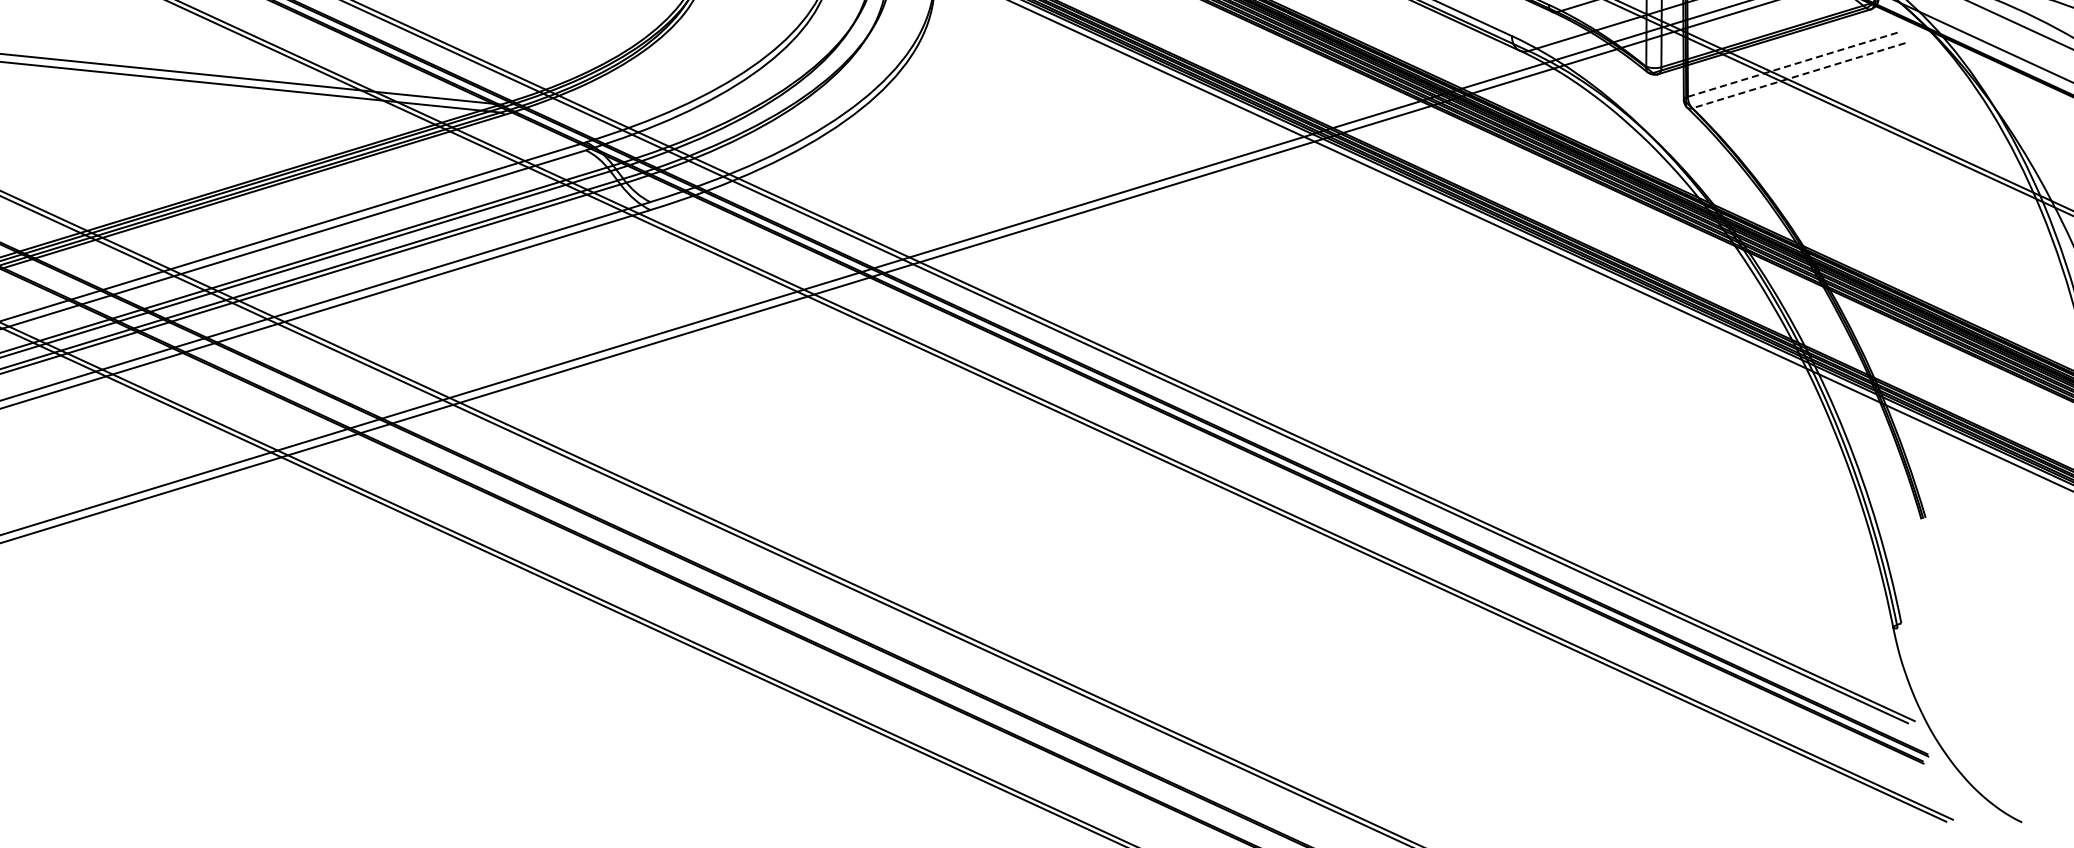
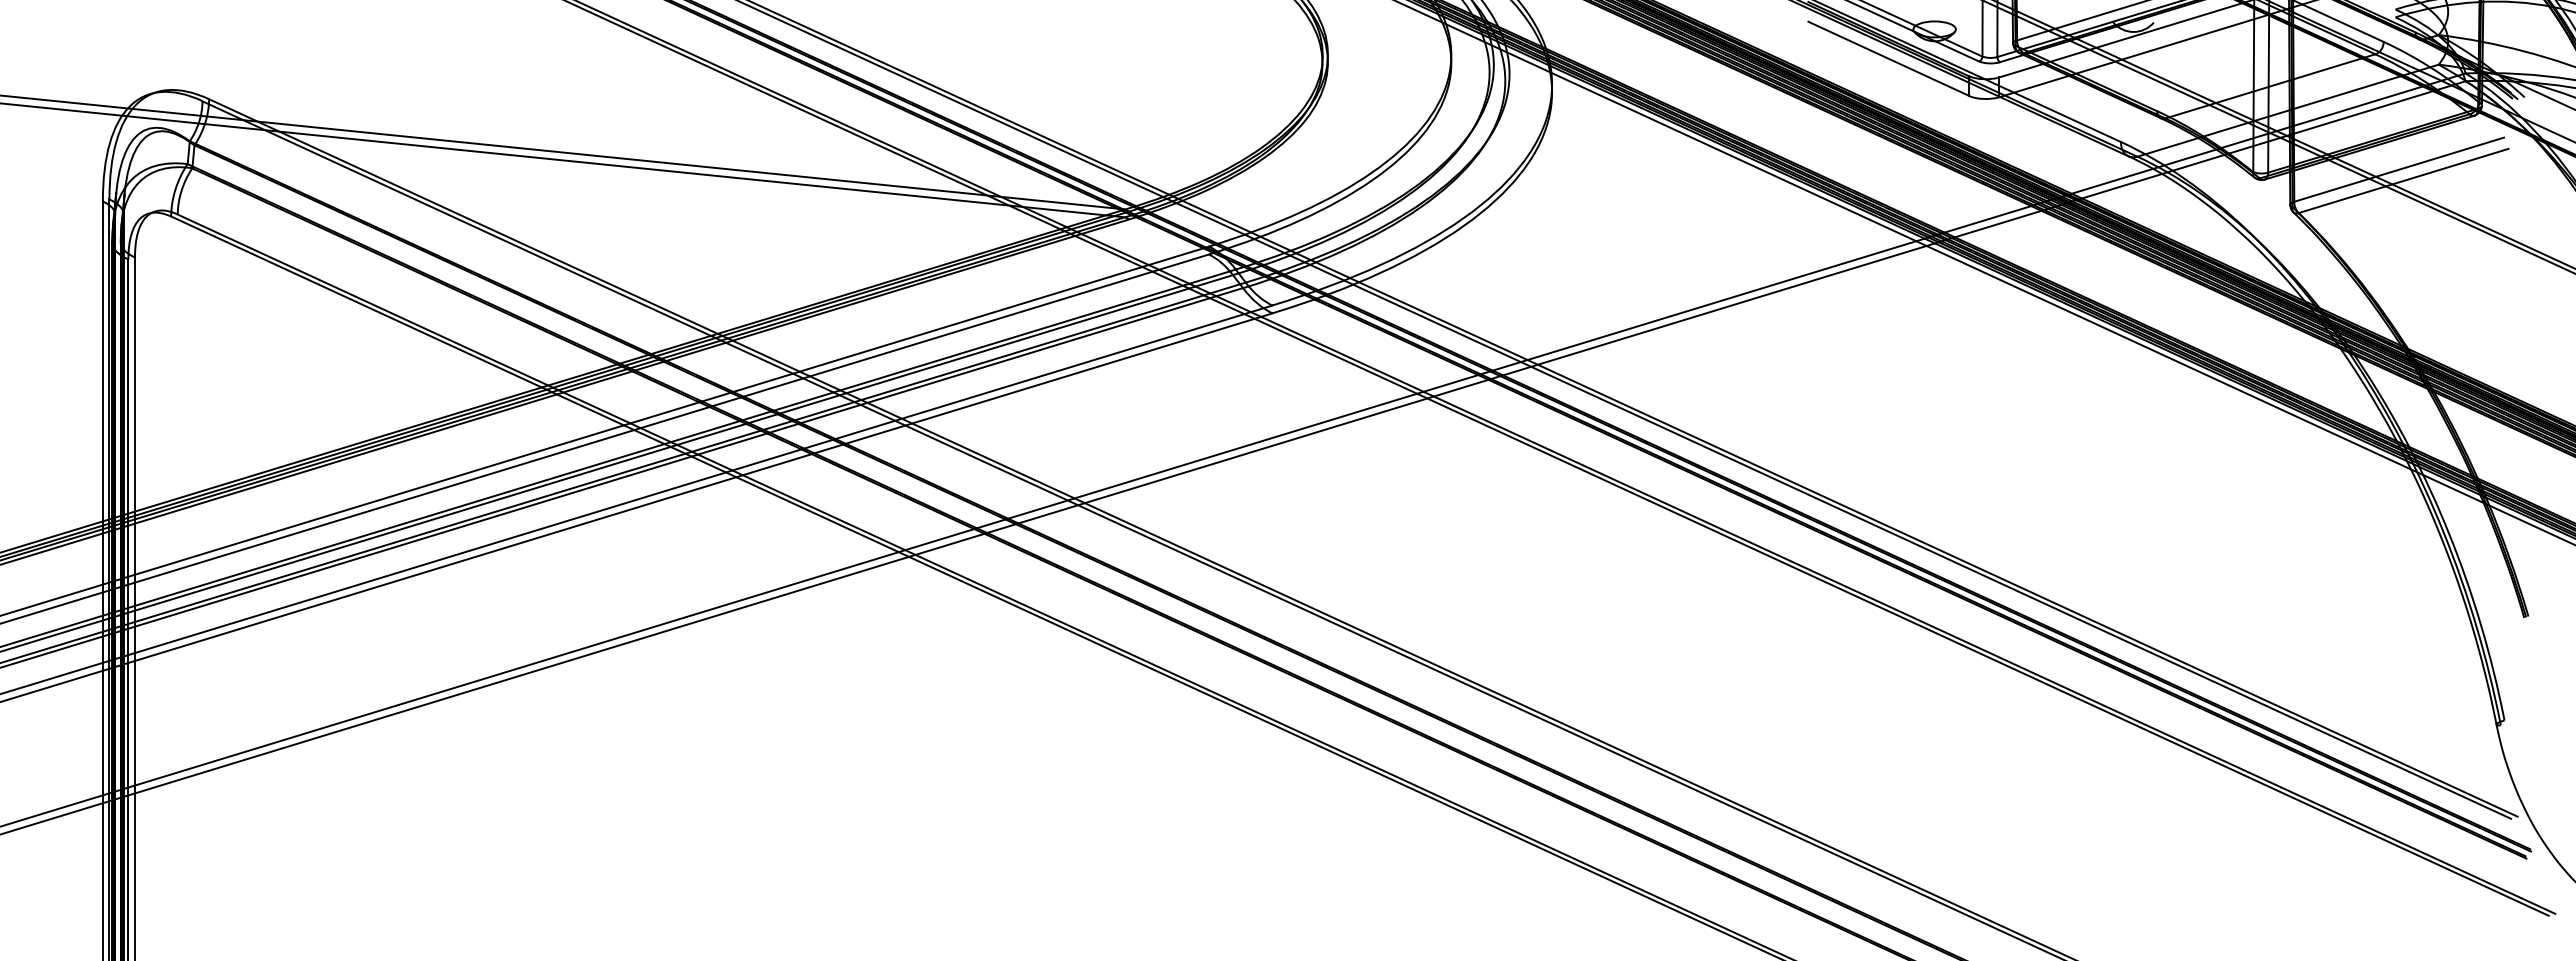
line: (1794, 64) -> (2399, 169), dashed -> solid
line: (1798, 75) -> (2403, 180), dashed -> solid

